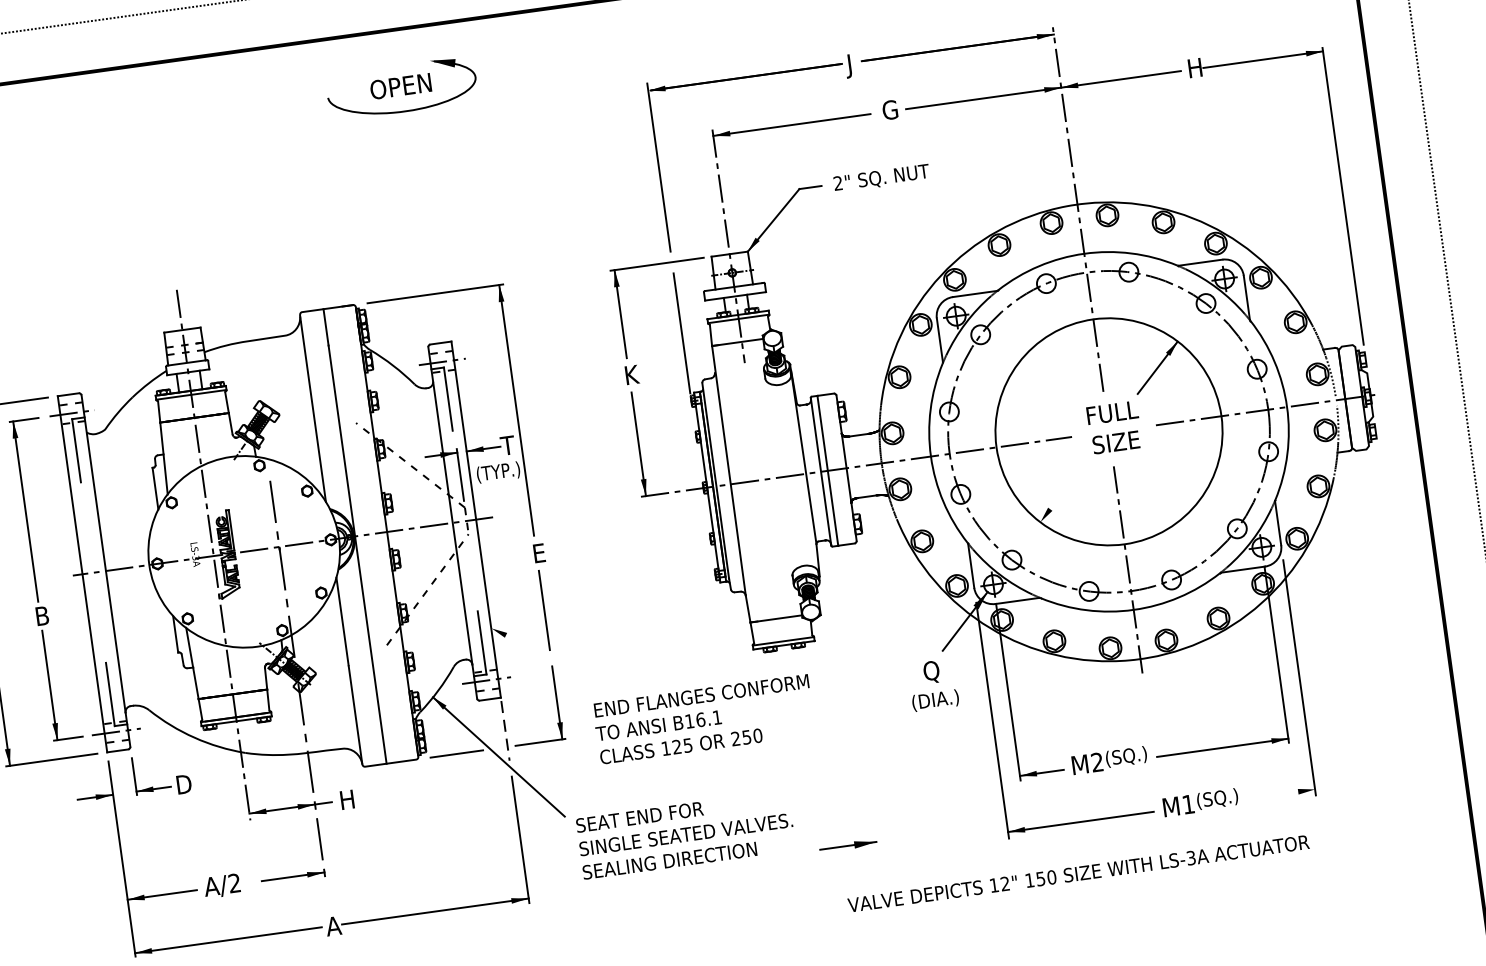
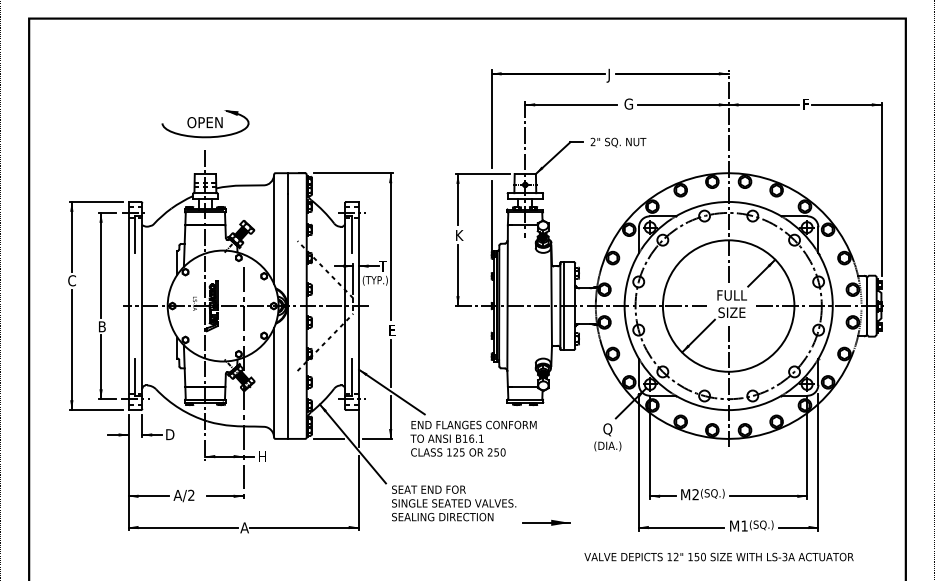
text: (1196, 68) -> (807, 104), H -> F
part: (402, 89) -> (205, 124), moved
line: (1064, 489) -> (698, 335), added
line: (552, 658) -> (391, 391), added
line: (505, 732) -> (358, 430), dashed -> solid
line: (1281, 794) -> (798, 527), added
part: (848, 845) -> (546, 522), size x1.43
text: (1077, 872) -> (718, 556), moved

